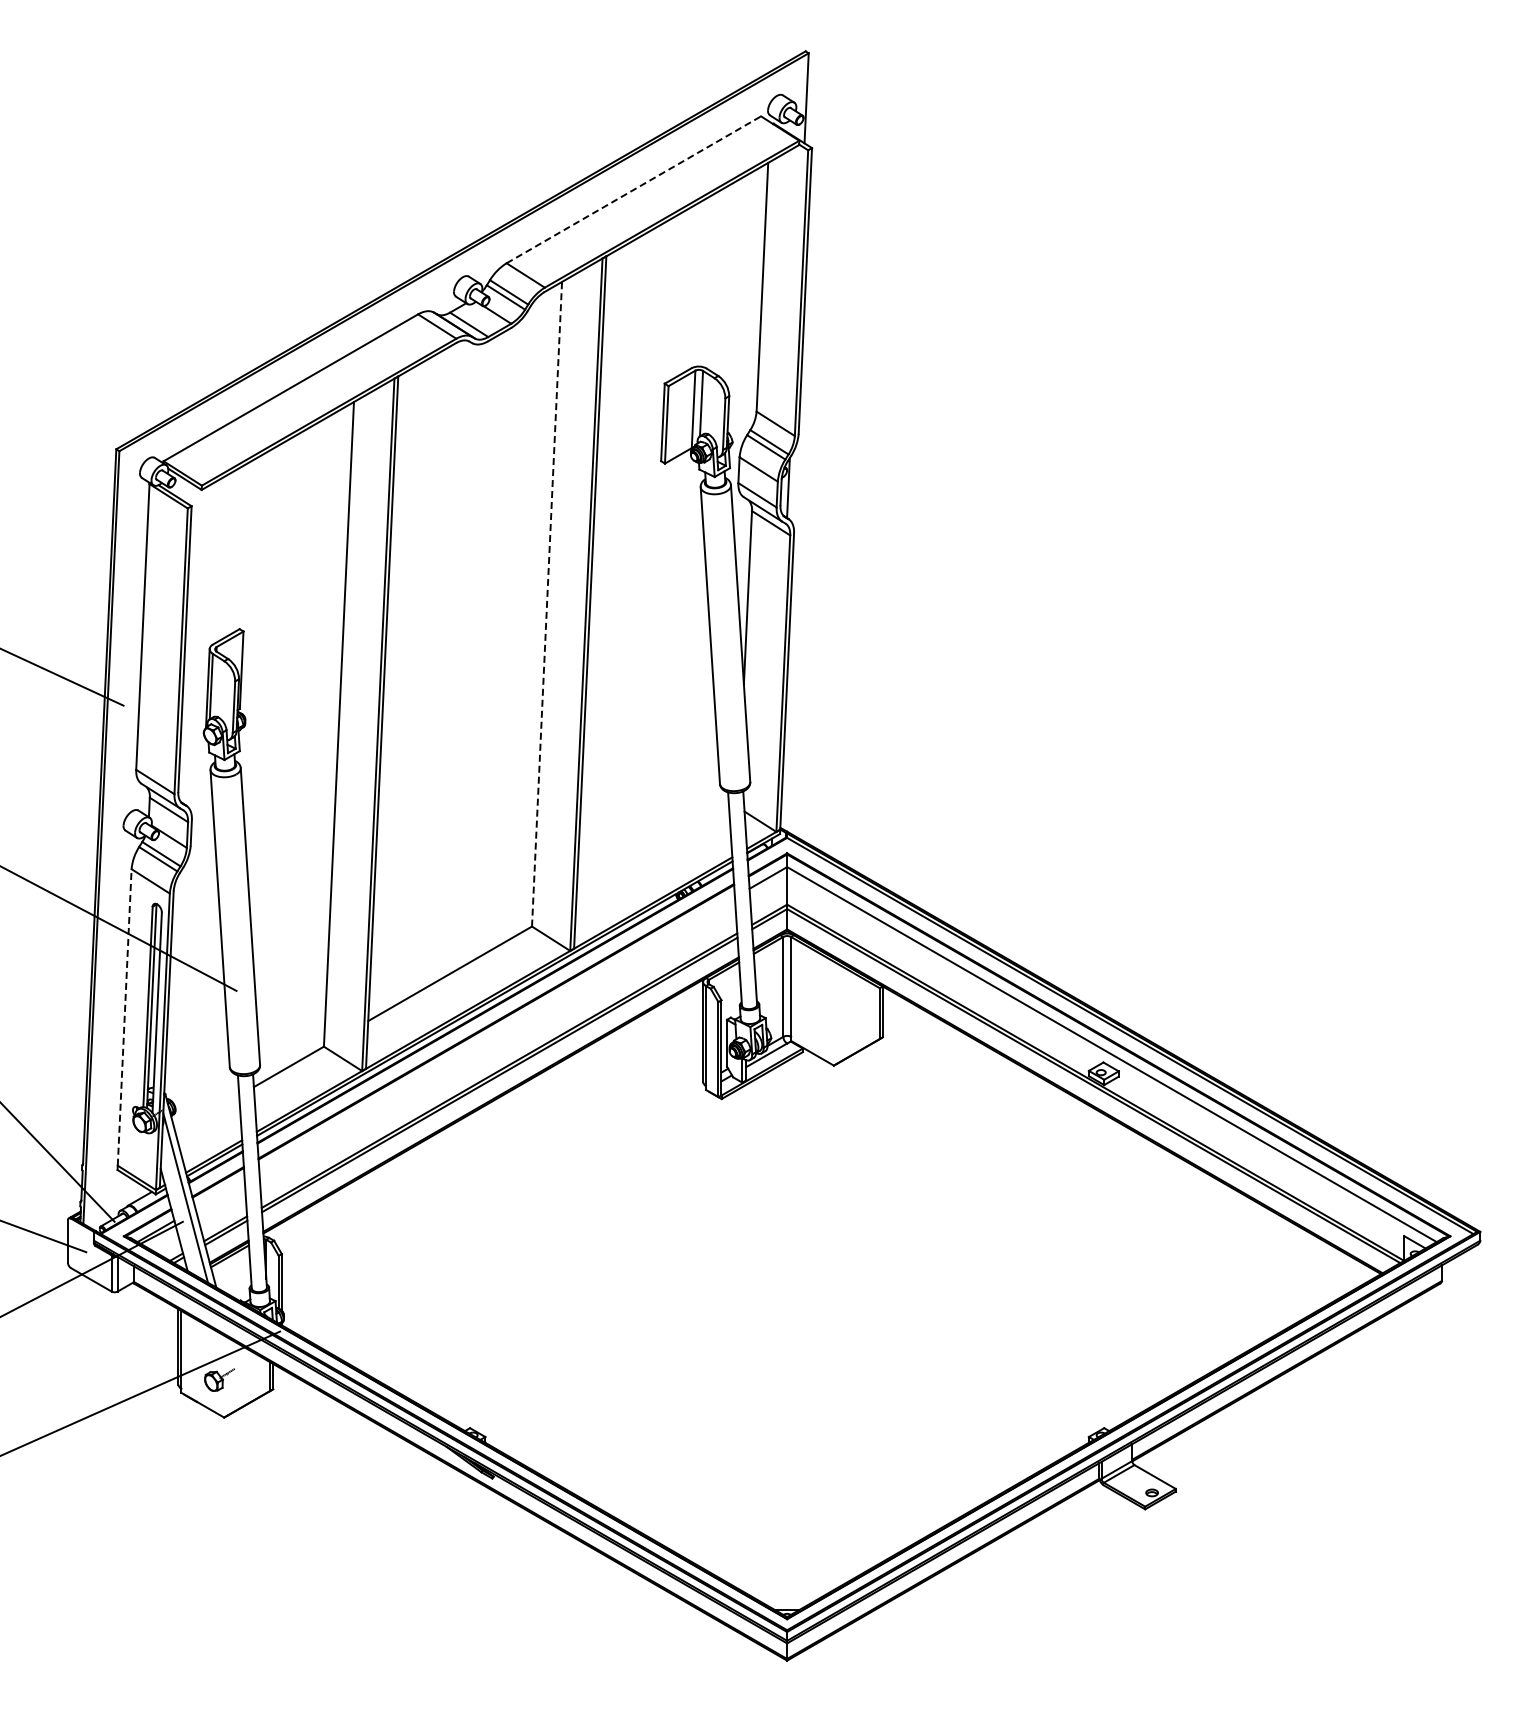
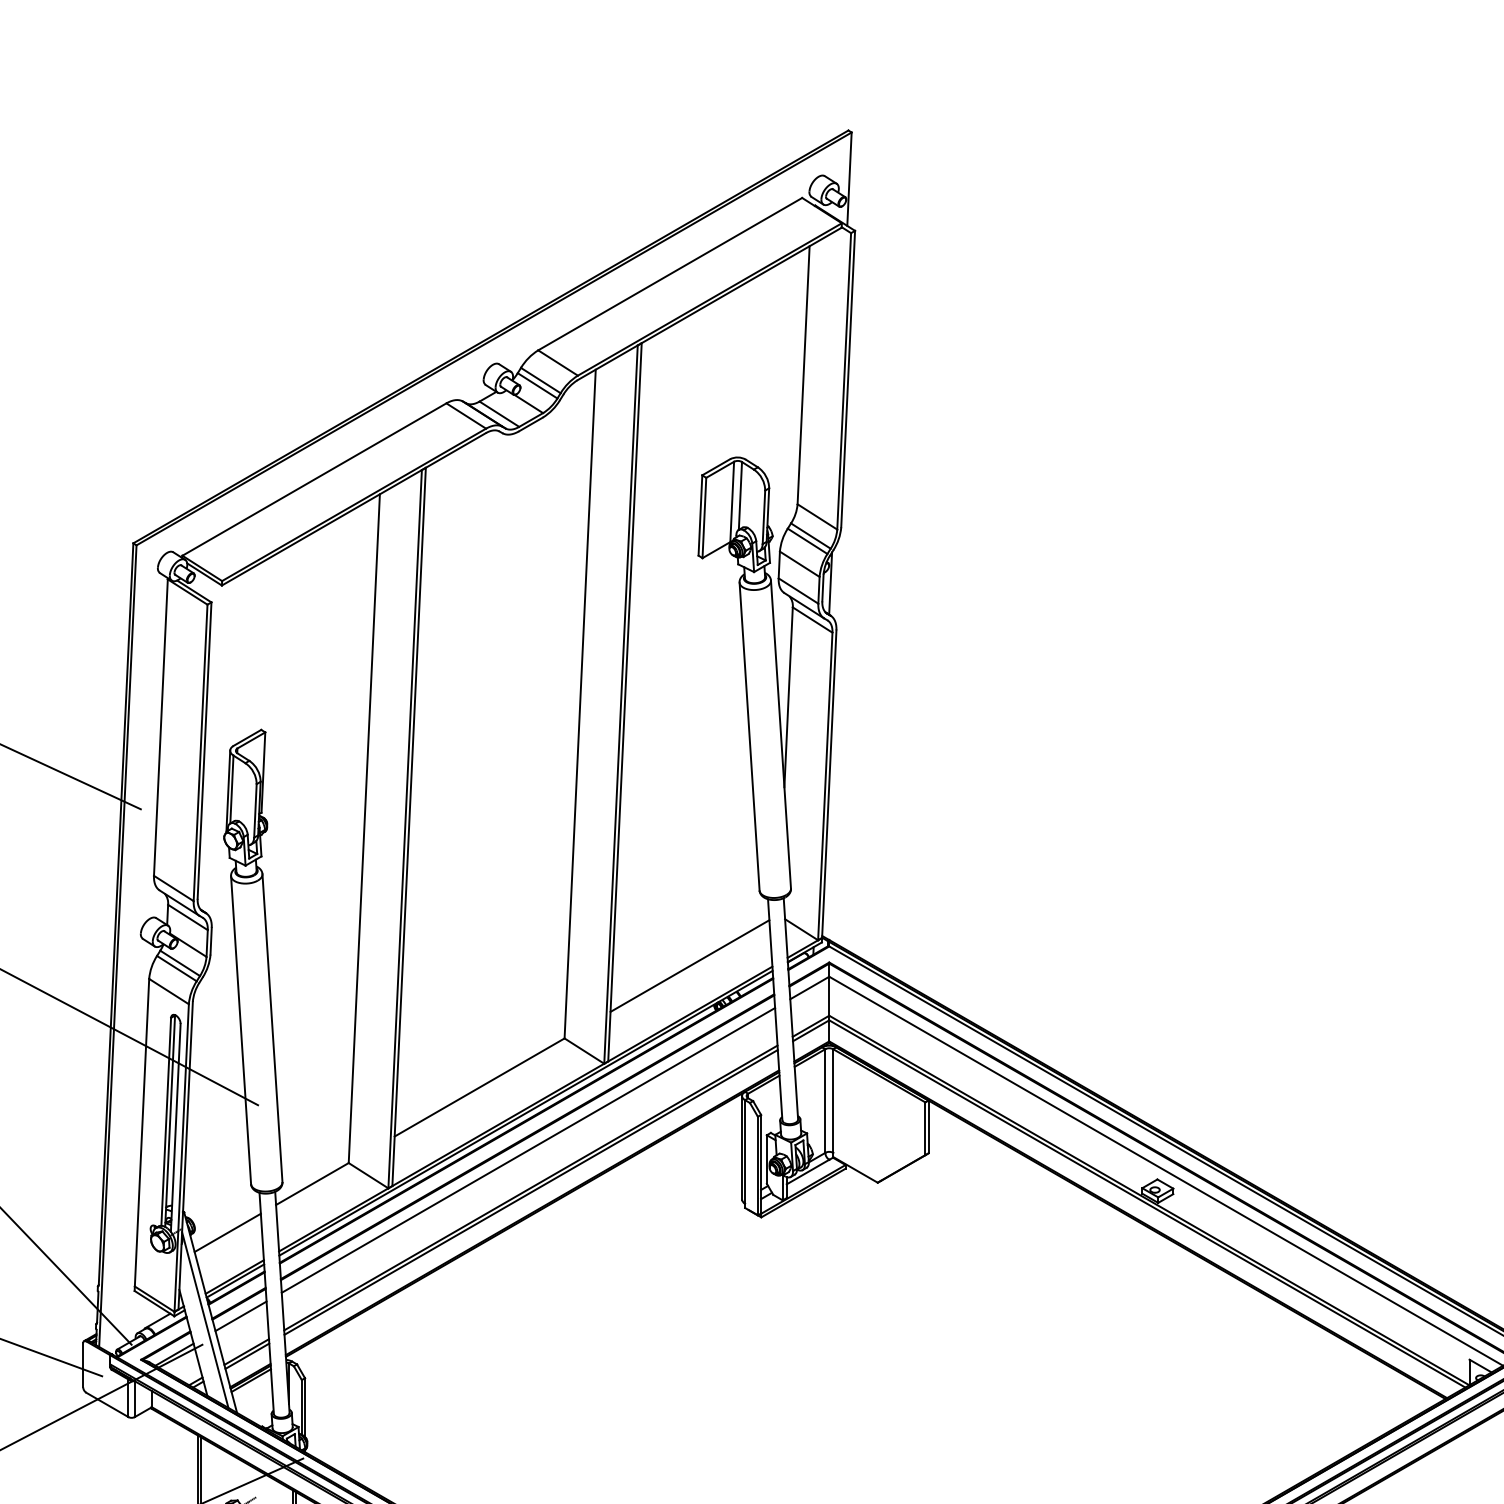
line: (633, 189) -> (669, 273), dashed -> solid
line: (547, 604) -> (580, 704), dashed -> solid
line: (652, 856) -> (689, 965), added
line: (124, 1016) -> (141, 1131), dashed -> solid
line: (496, 1034) -> (527, 1150), added
line: (207, 1113) -> (227, 1232), added
line: (219, 1194) -> (240, 1316), added

